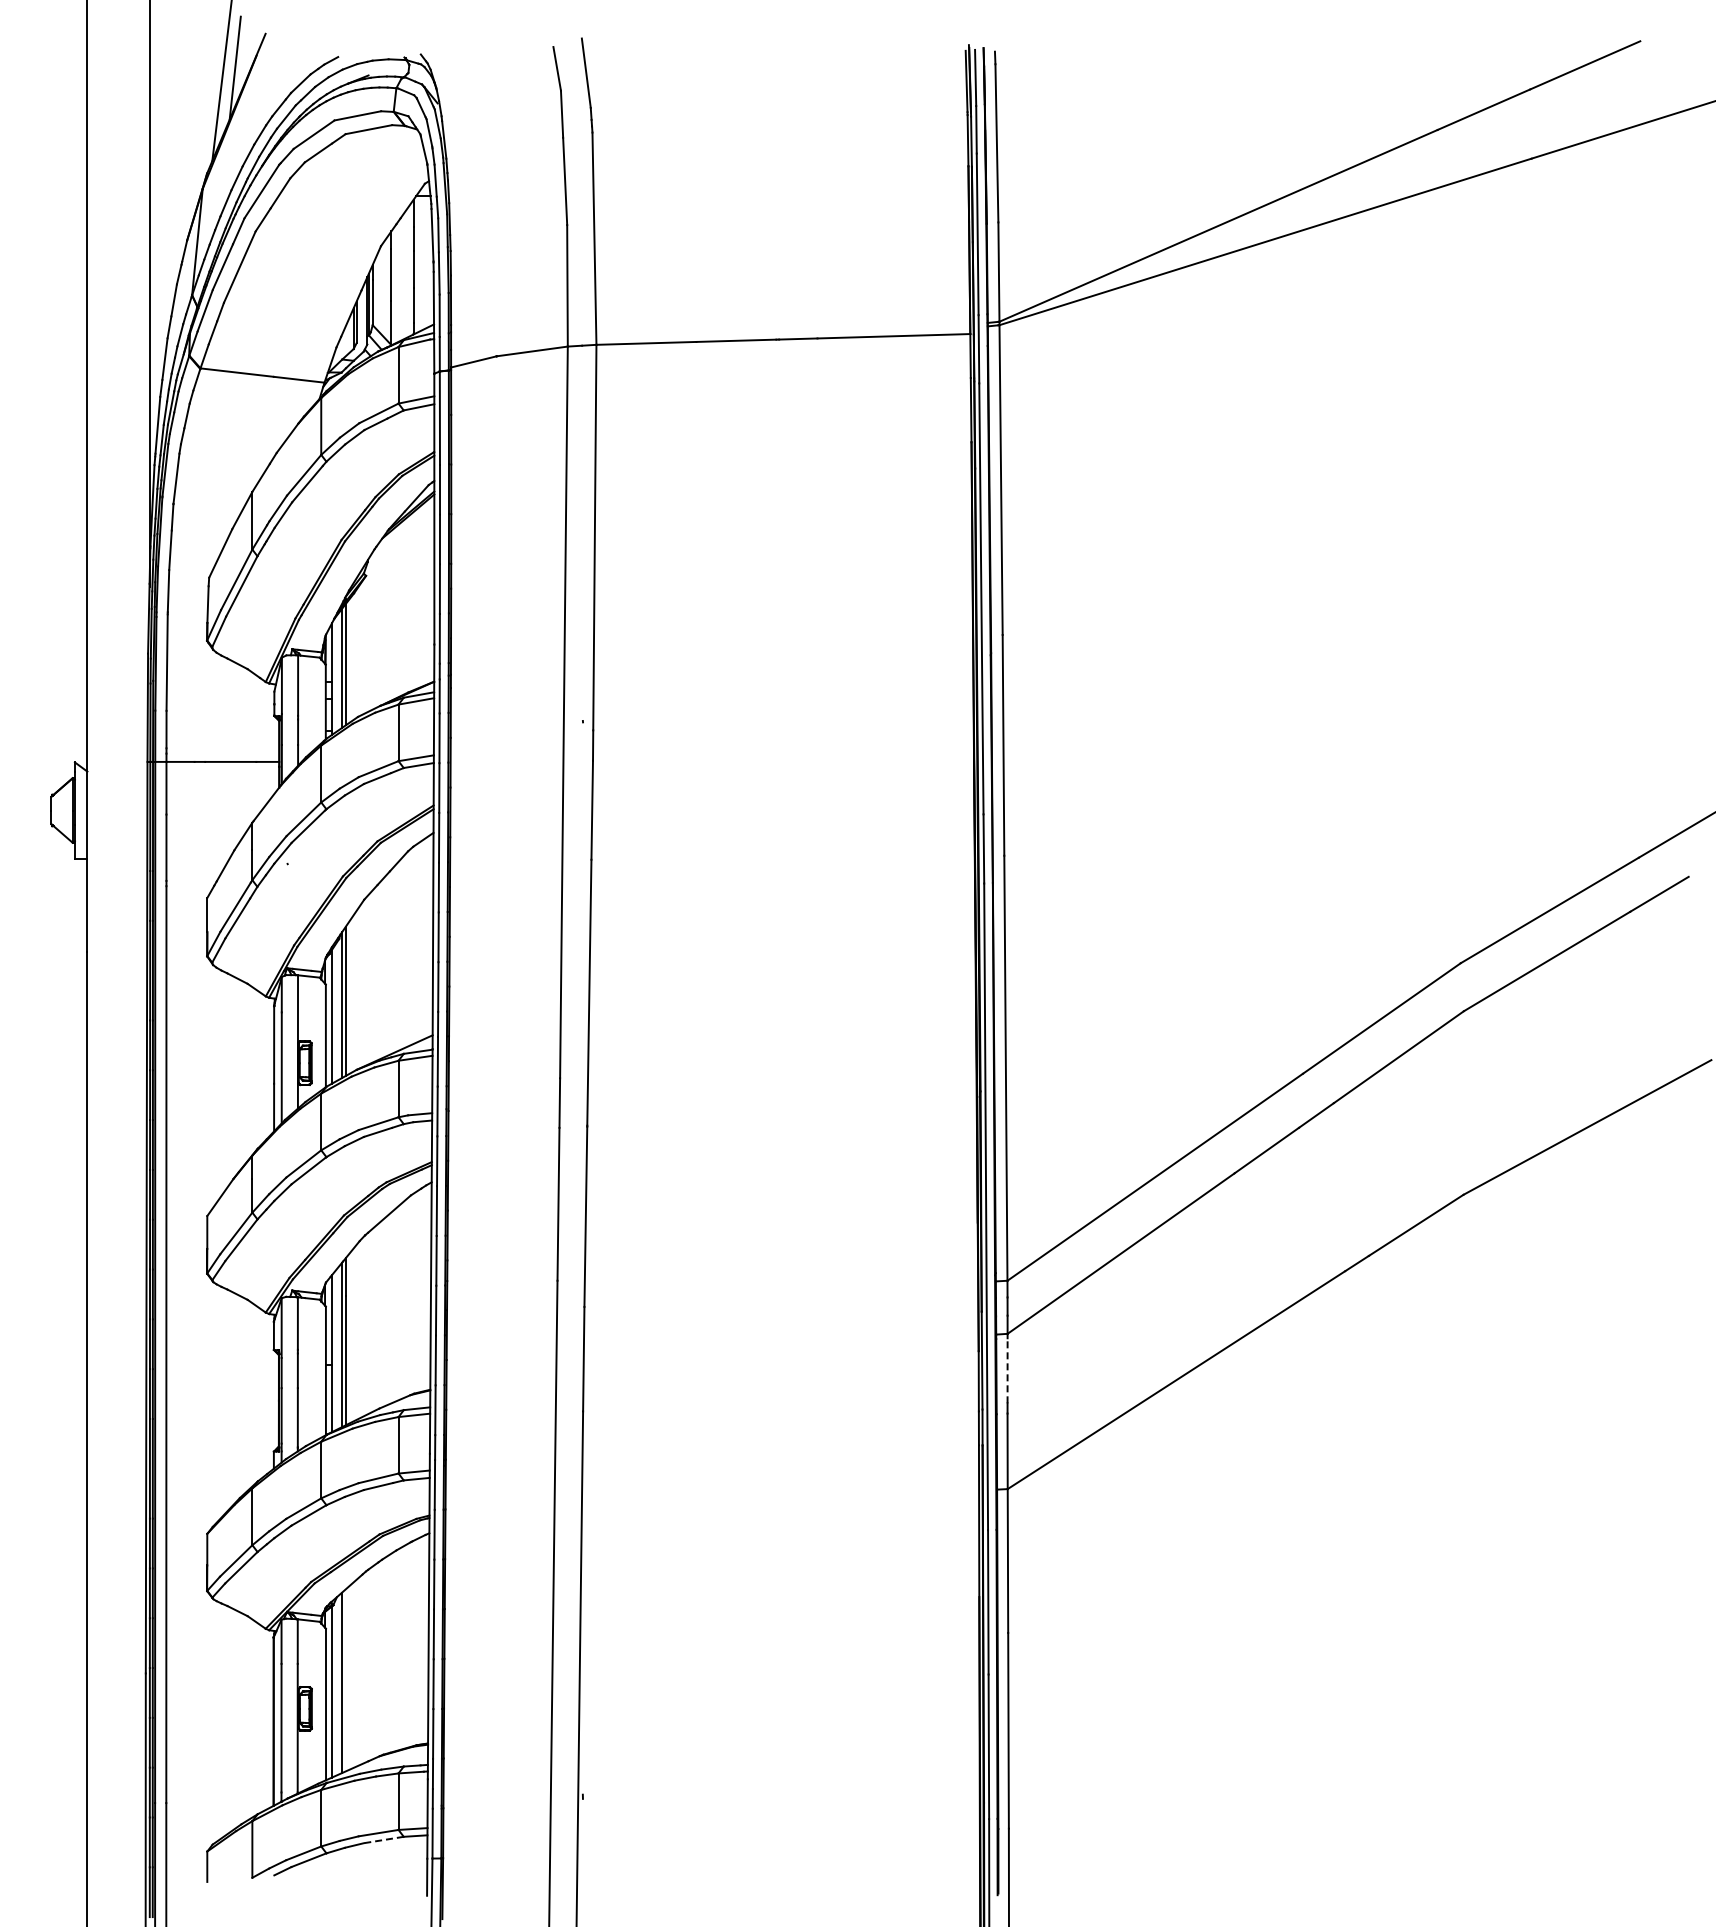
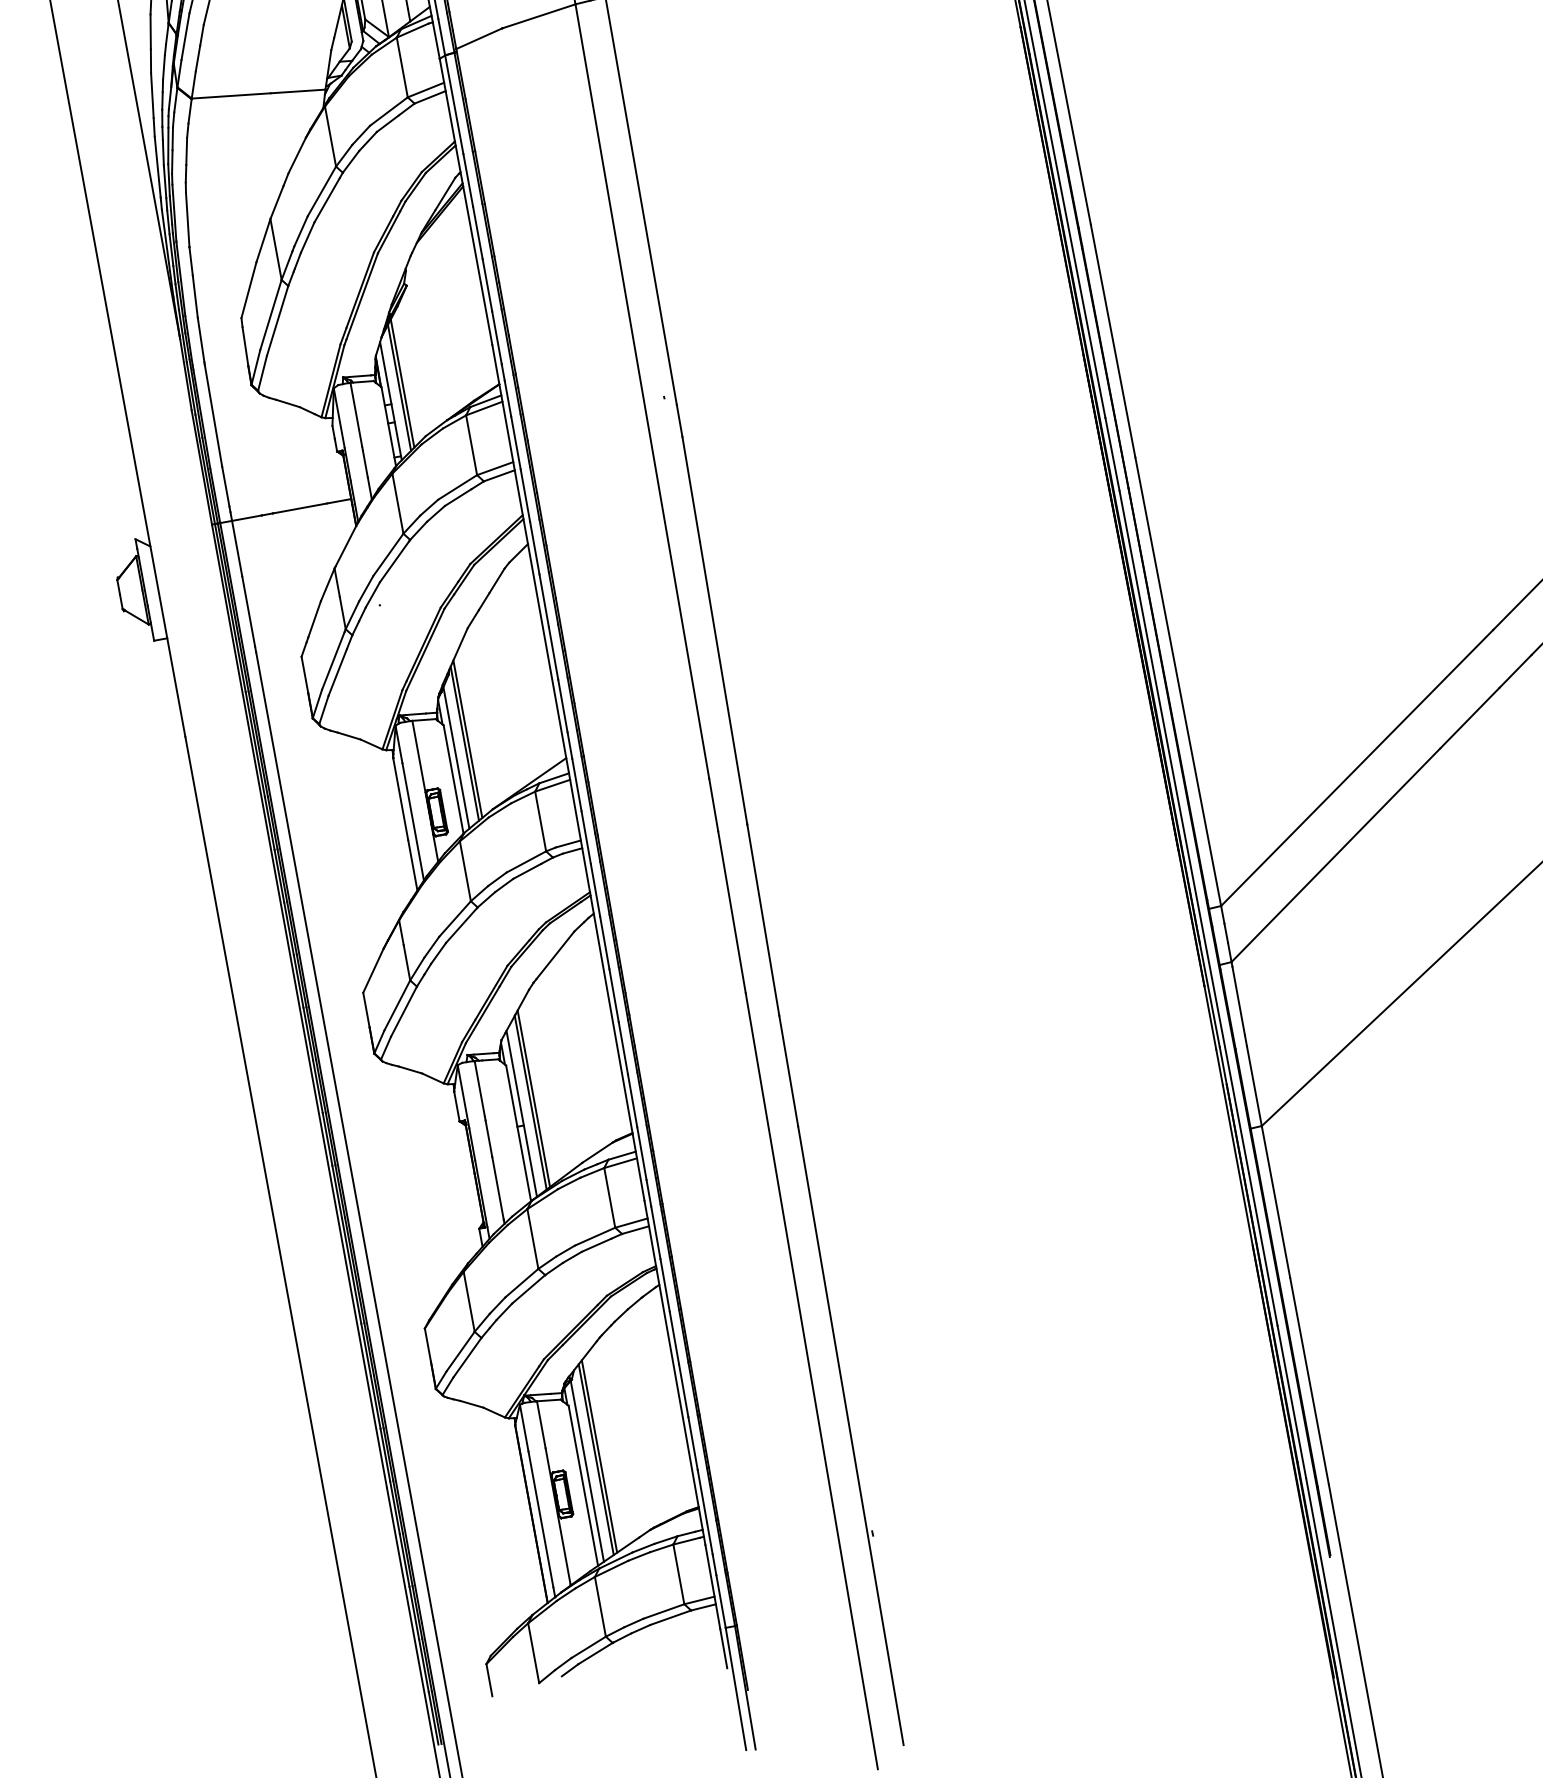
line: (1007, 1370) -> (1238, 1000), dashed -> solid
line: (345, 1680) -> (599, 1456), added
line: (383, 1840) -> (670, 1618), dashed -> solid

